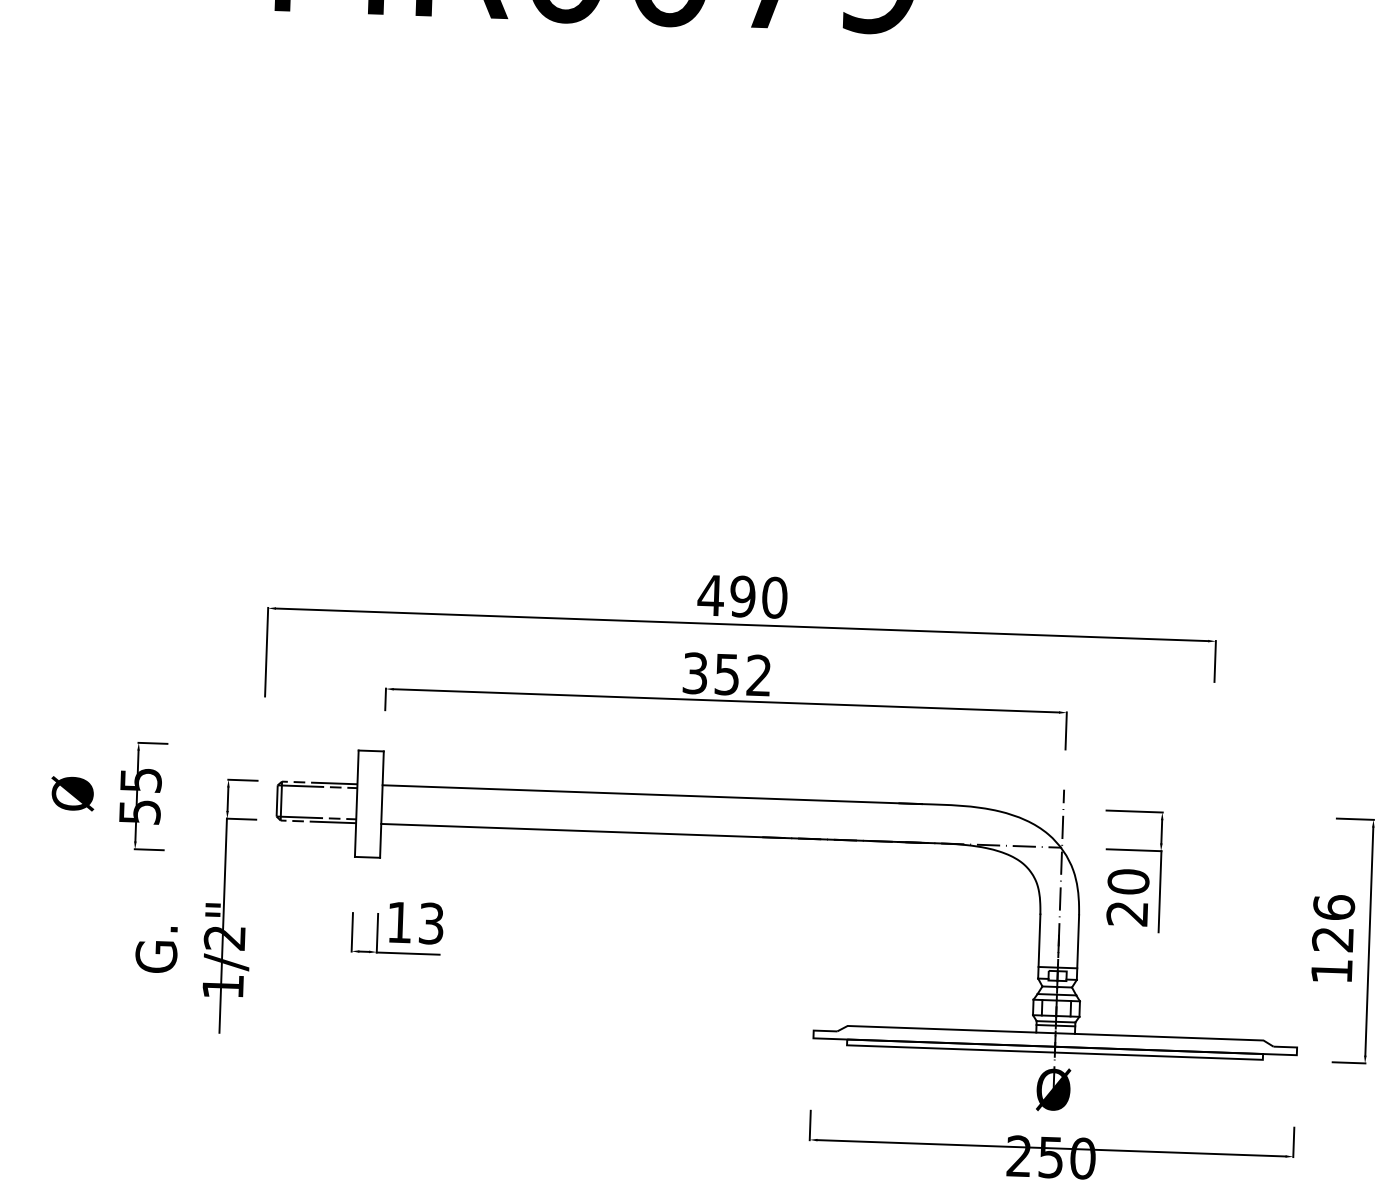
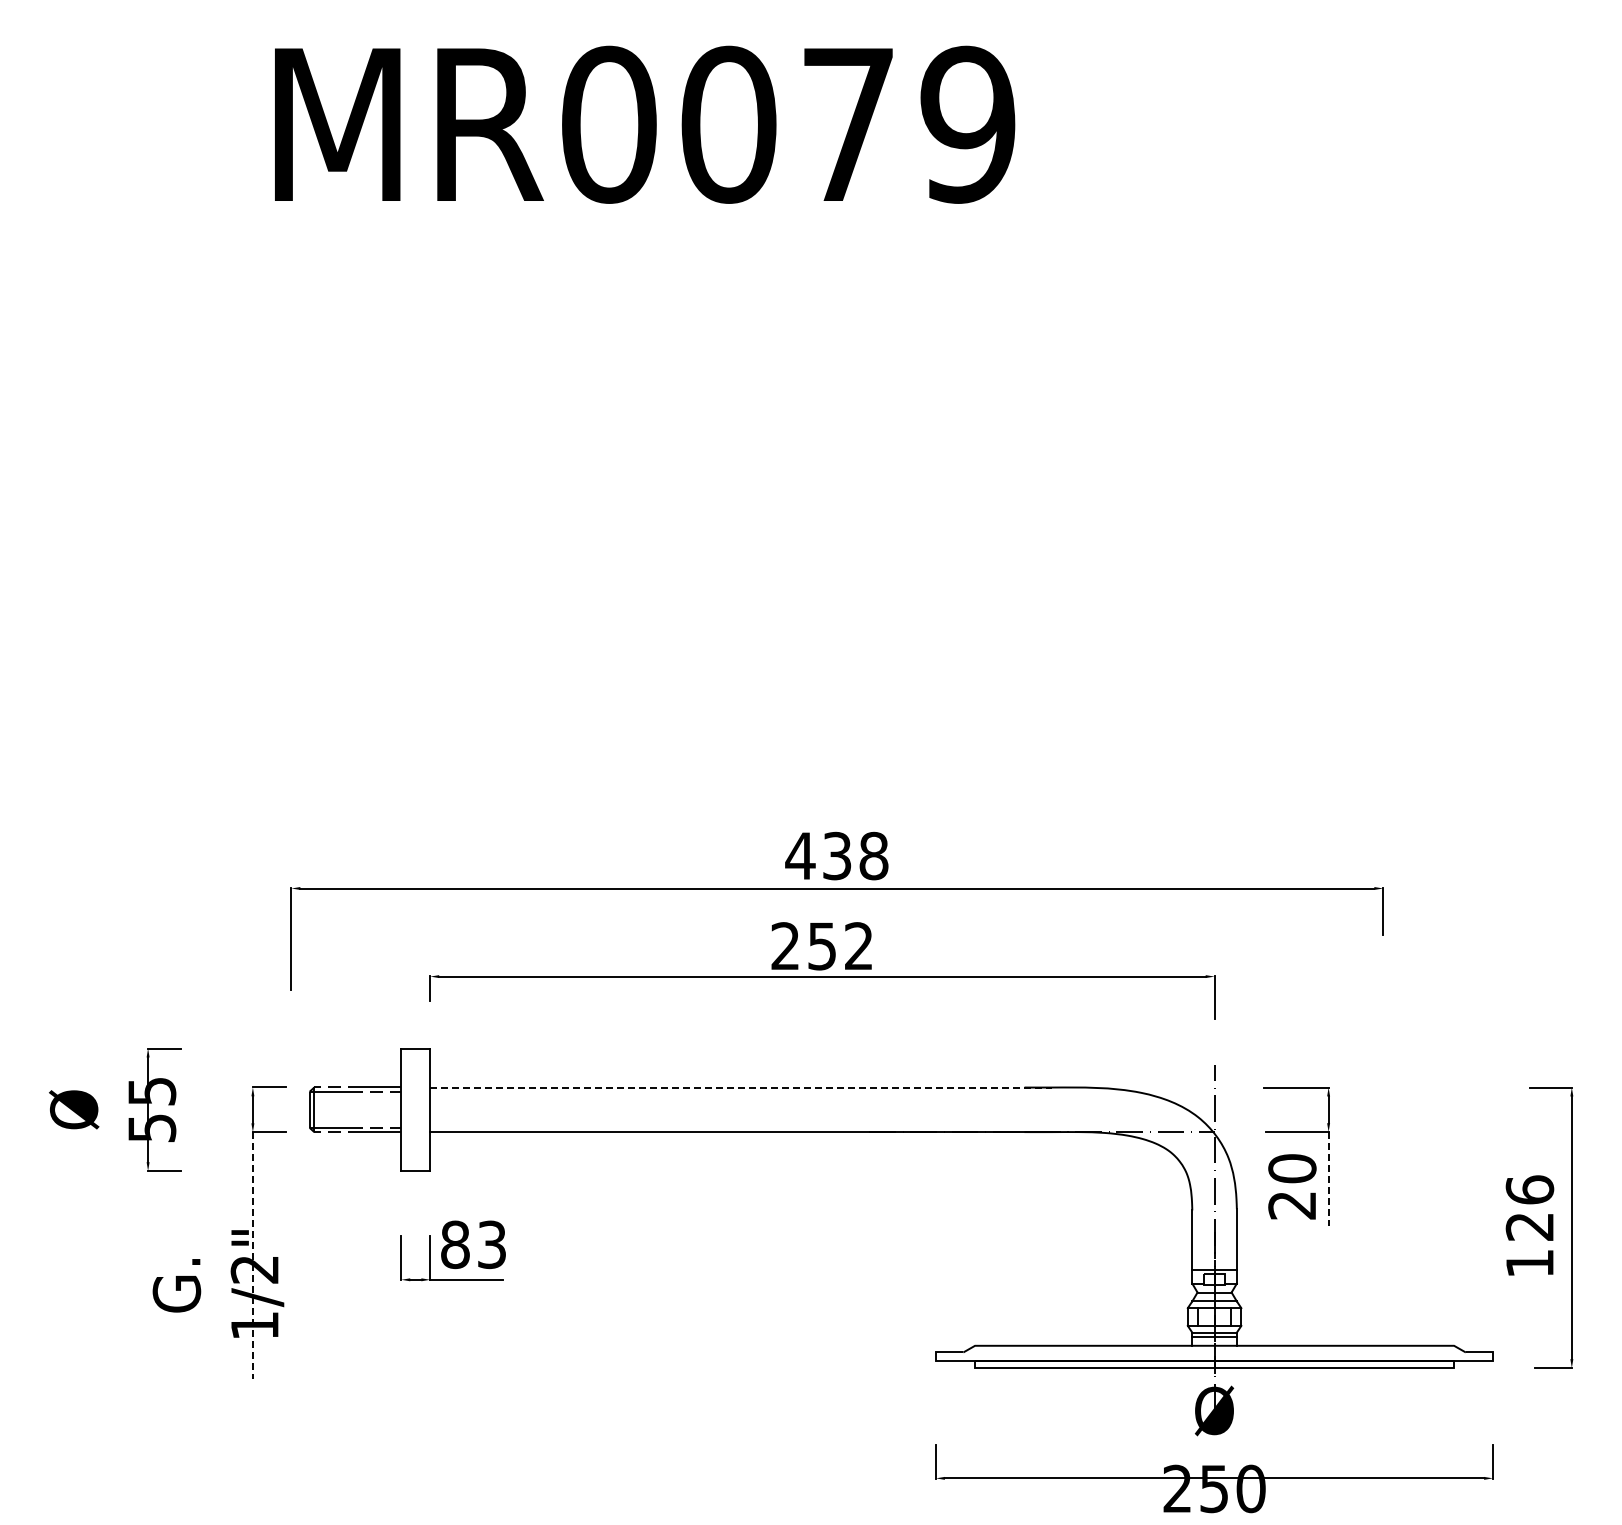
text: (758, 597) -> (855, 856), 490 -> 438
text: (695, 673) -> (785, 946), 352 -> 252
line: (651, 794) -> (740, 1087), solid -> dashed
line: (1160, 891) -> (1329, 1178), solid -> dashed
text: (399, 922) -> (455, 1244), 13 -> 83
line: (223, 926) -> (252, 1256), solid -> dashed

